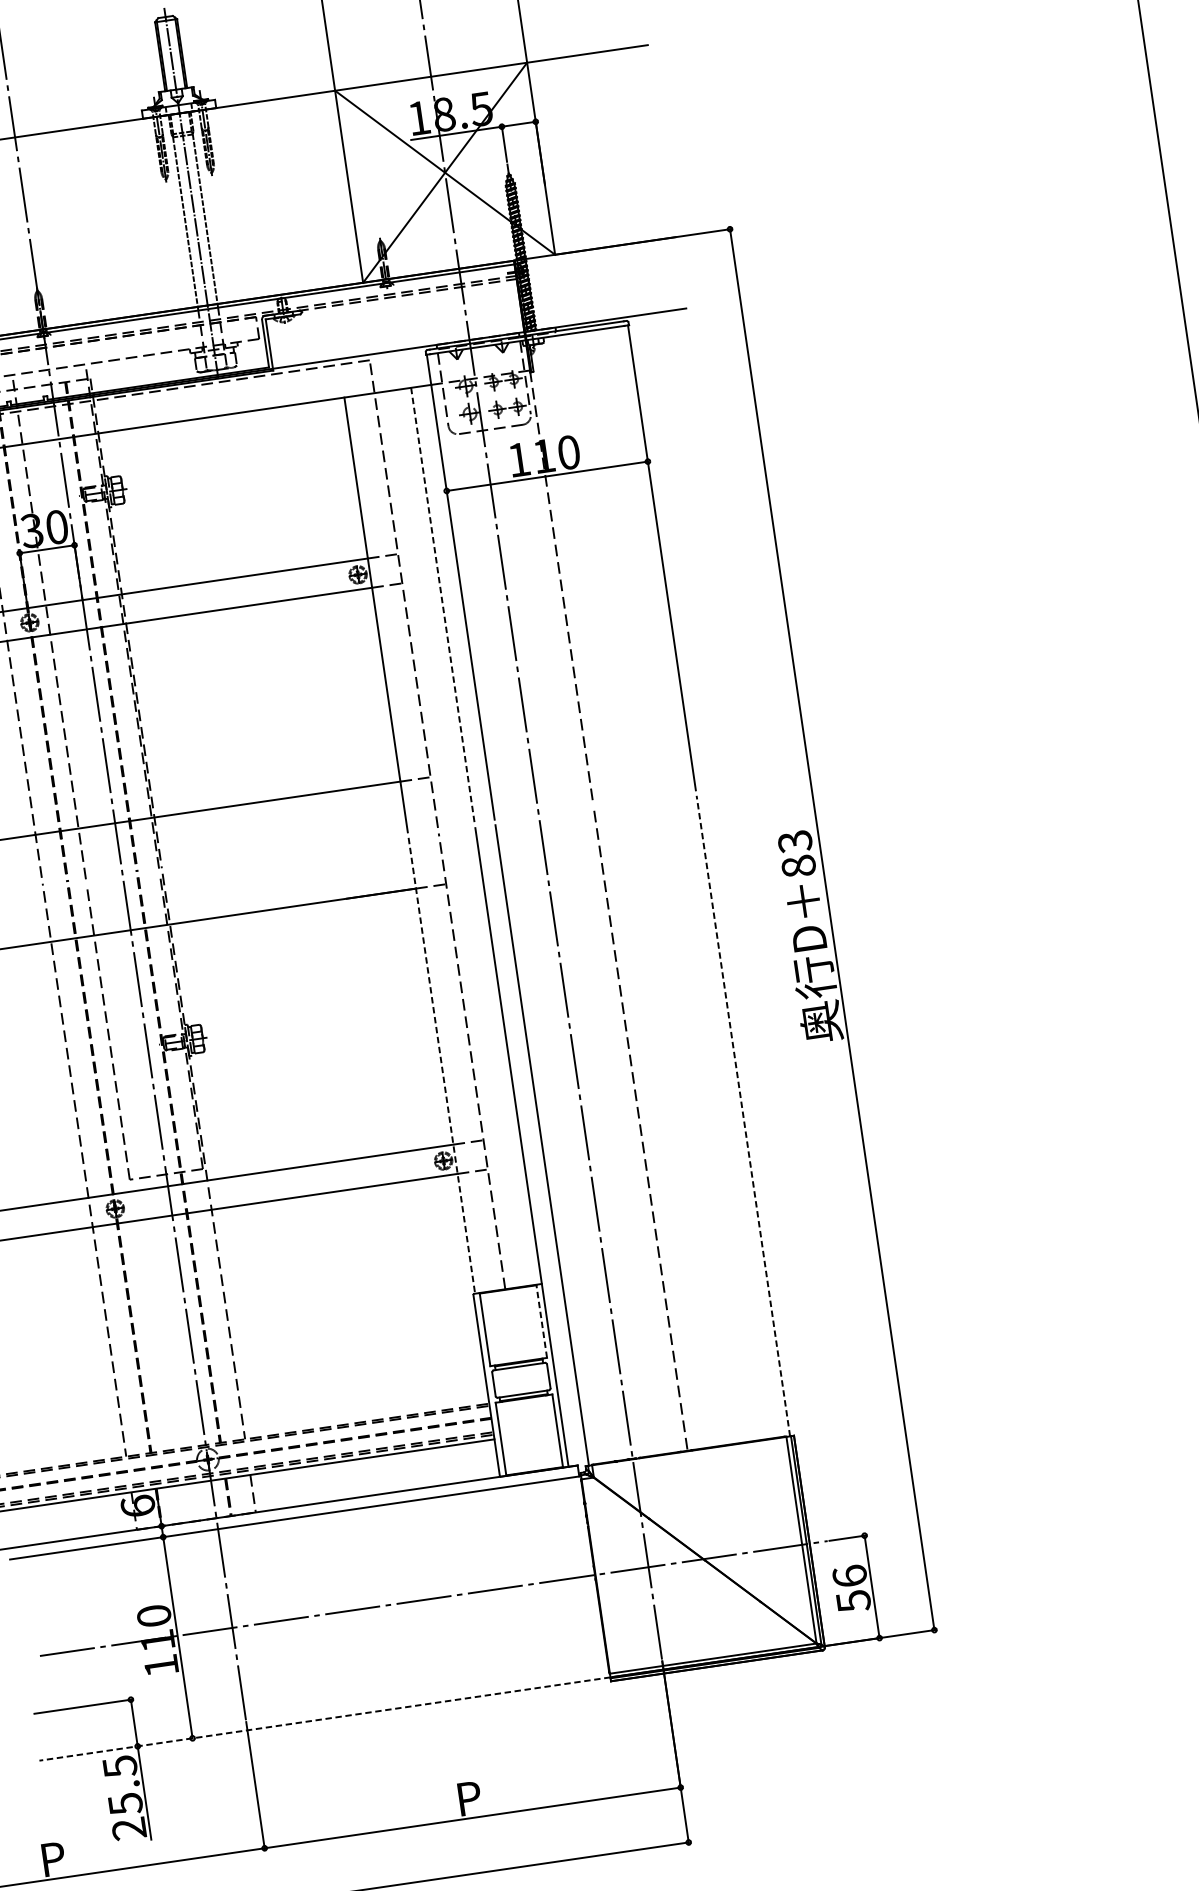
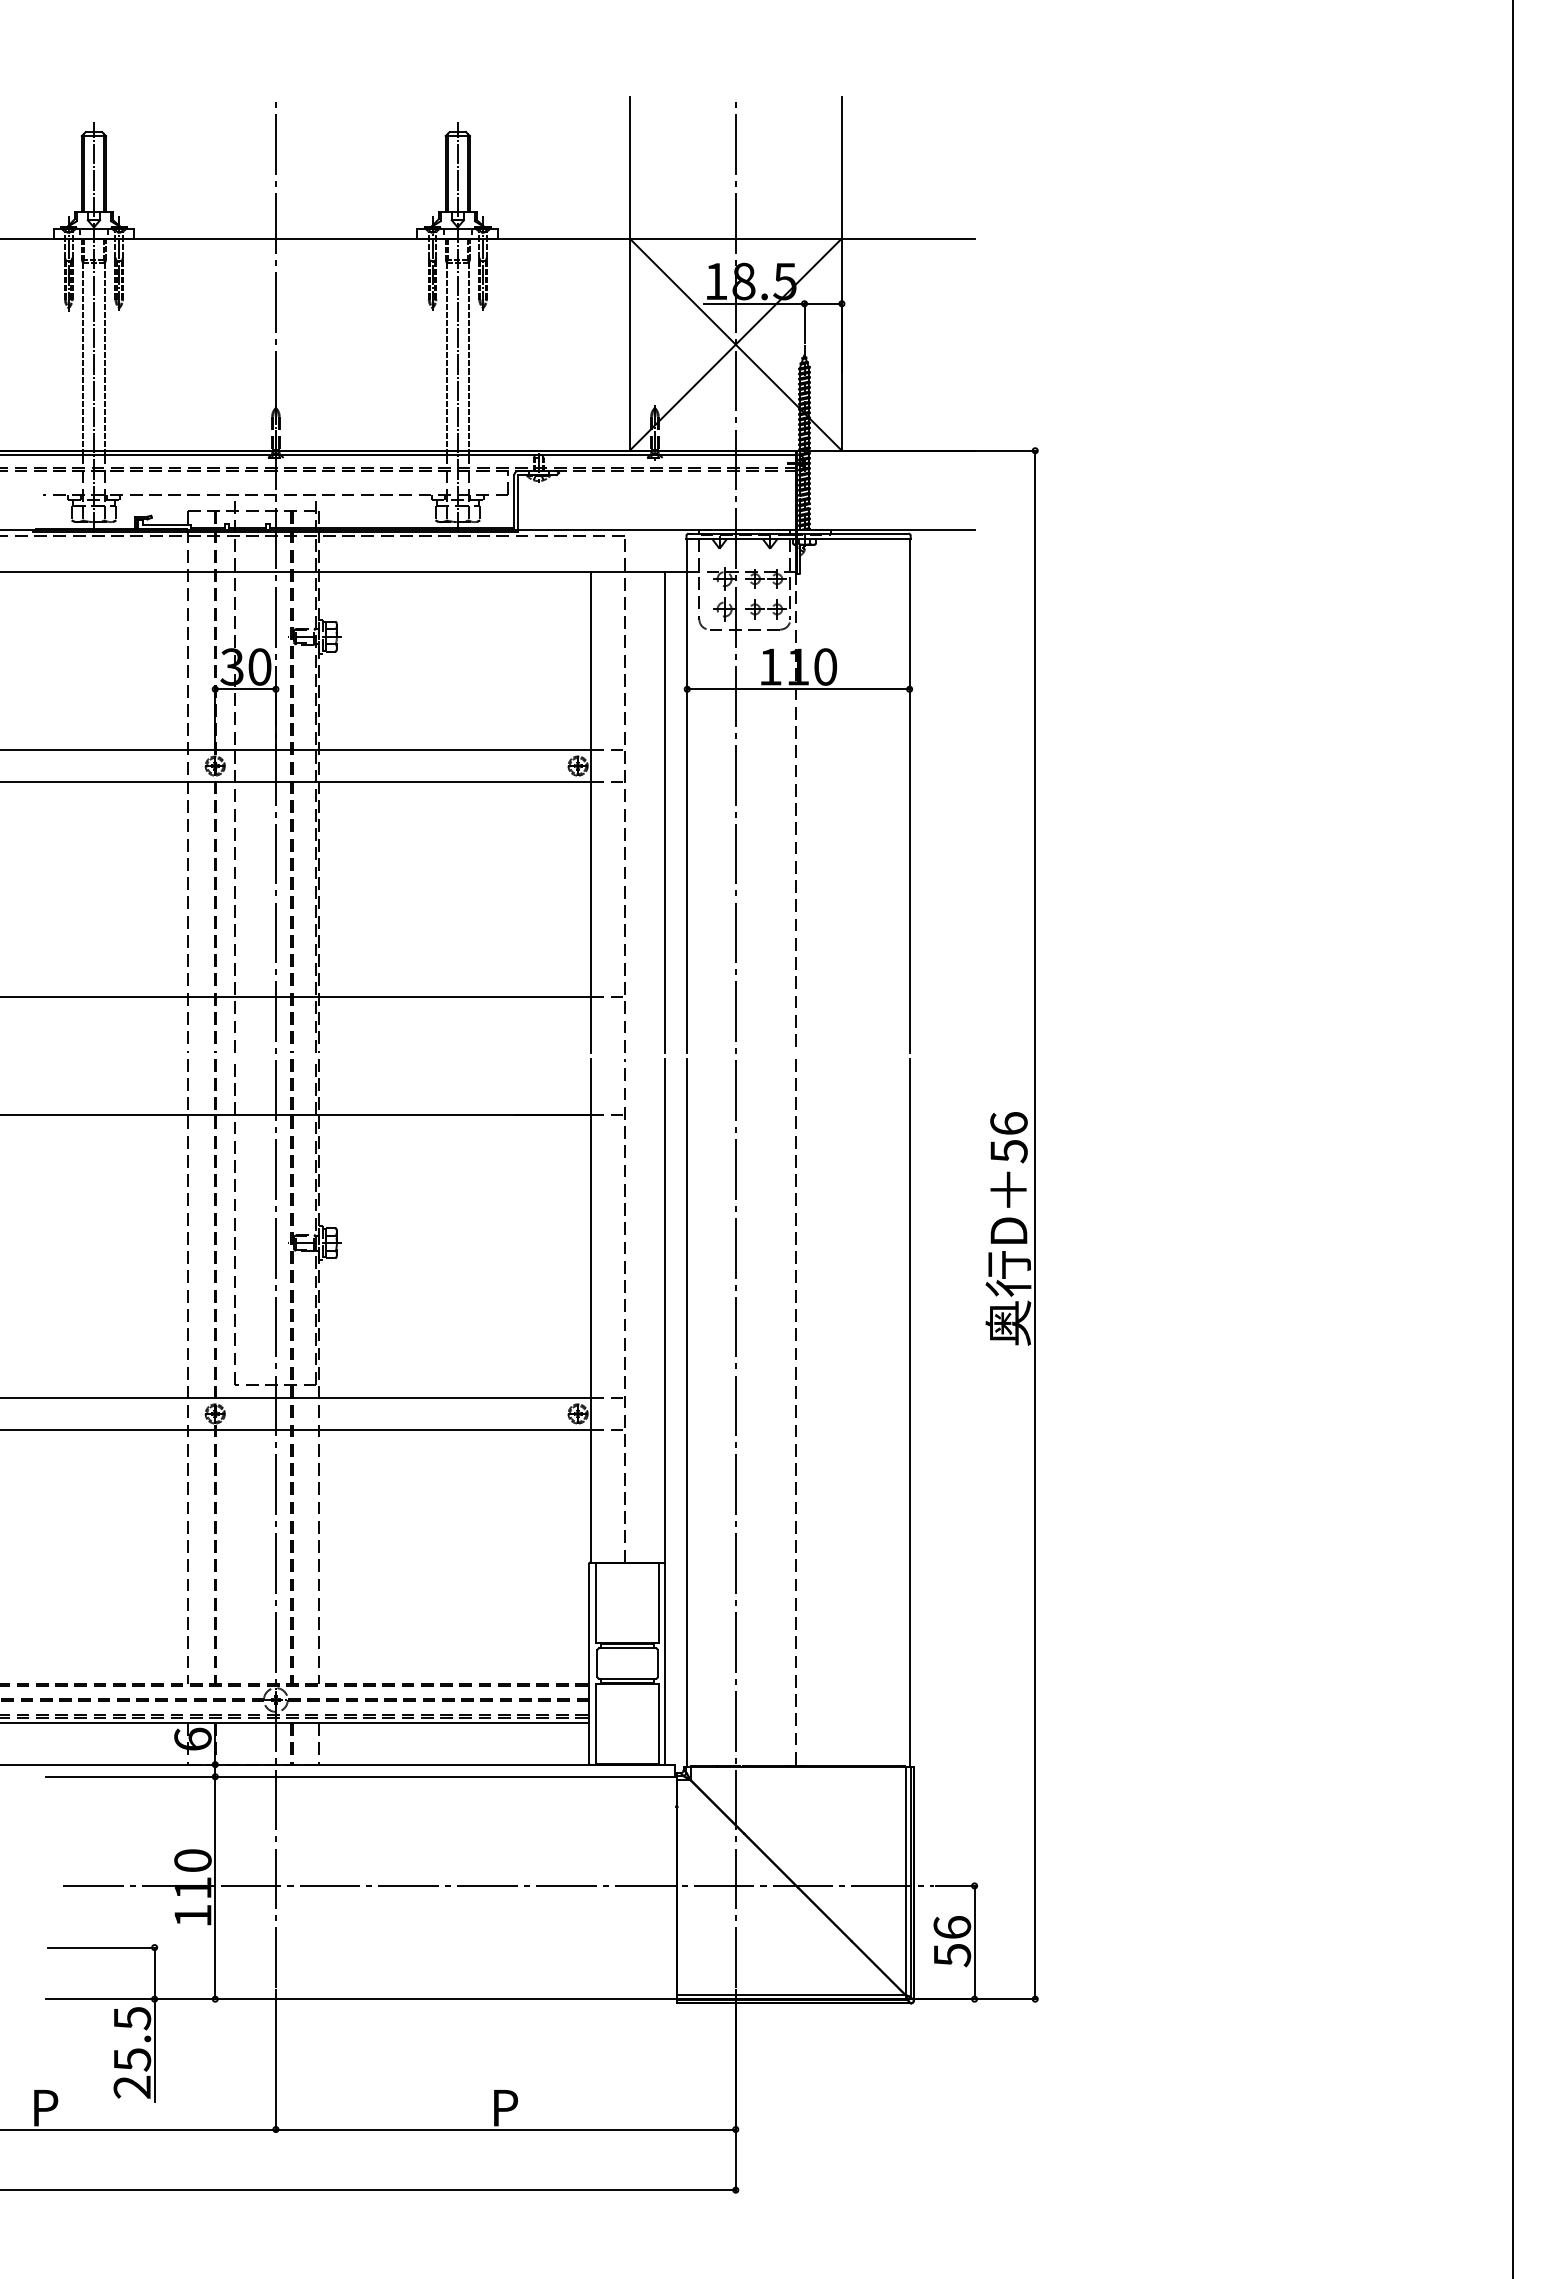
line: (443, 605) -> (665, 812), dashed -> solid
text: (796, 854) -> (1008, 1137), 83 -> 56
line: (442, 1065) -> (591, 1310), dashed -> solid
line: (743, 1115) -> (909, 1412), dashed -> solid
line: (541, 1320) -> (658, 1602), dashed -> solid
line: (324, 1719) -> (361, 1999), dashed -> solid

